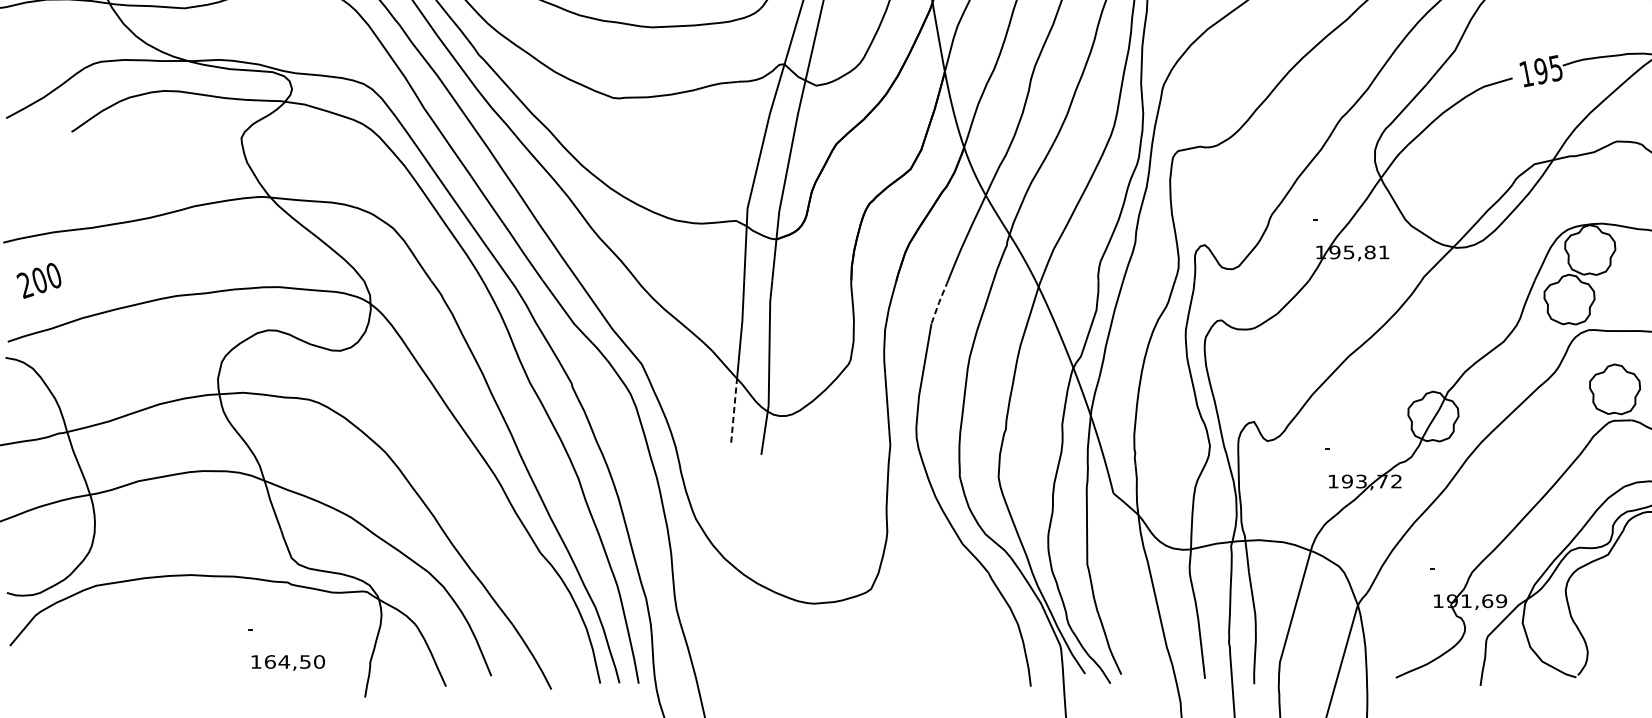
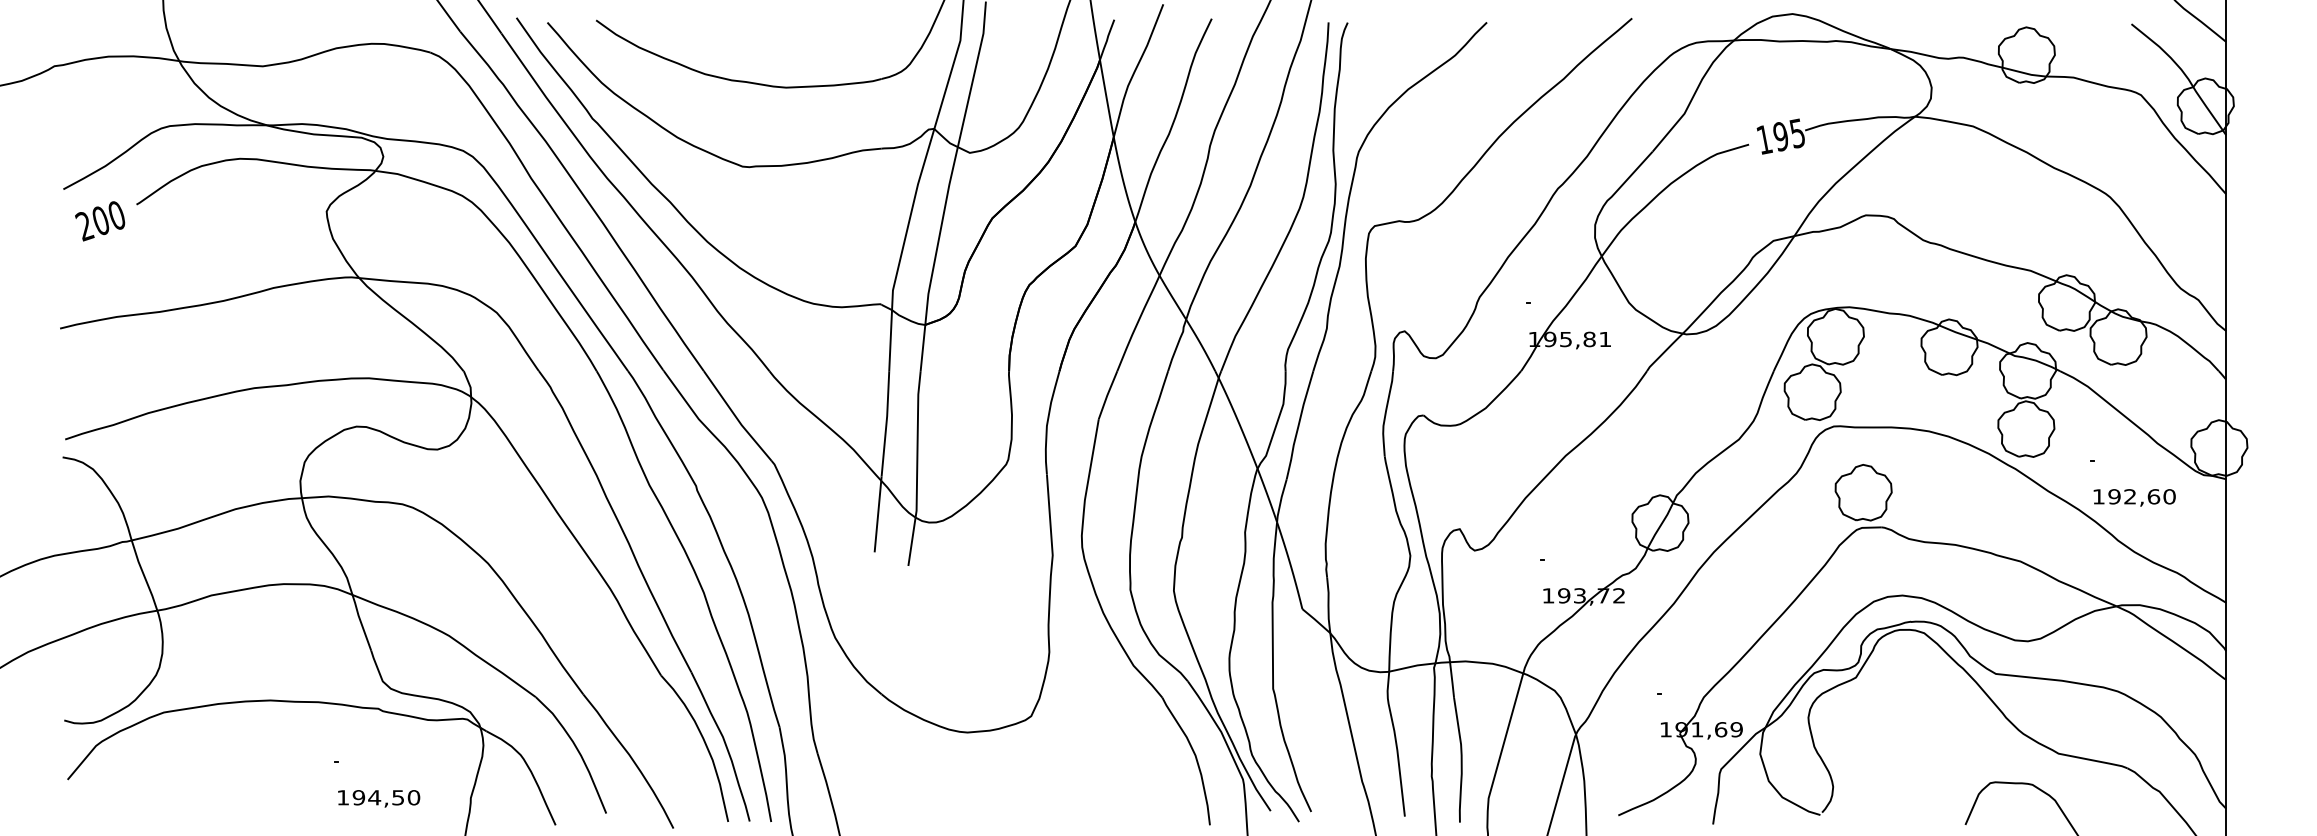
text: (39, 281) -> (100, 221), moved
line: (939, 302) -> (1107, 395), dashed -> solid
line: (733, 410) -> (877, 516), dashed -> solid
text: (269, 661) -> (358, 797), 164,50 -> 194,50

